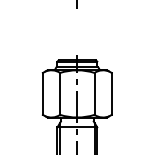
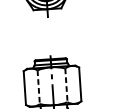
line: (60, 93) -> (38, 86), solid -> dashed
line: (94, 93) -> (66, 85), solid -> dashed

